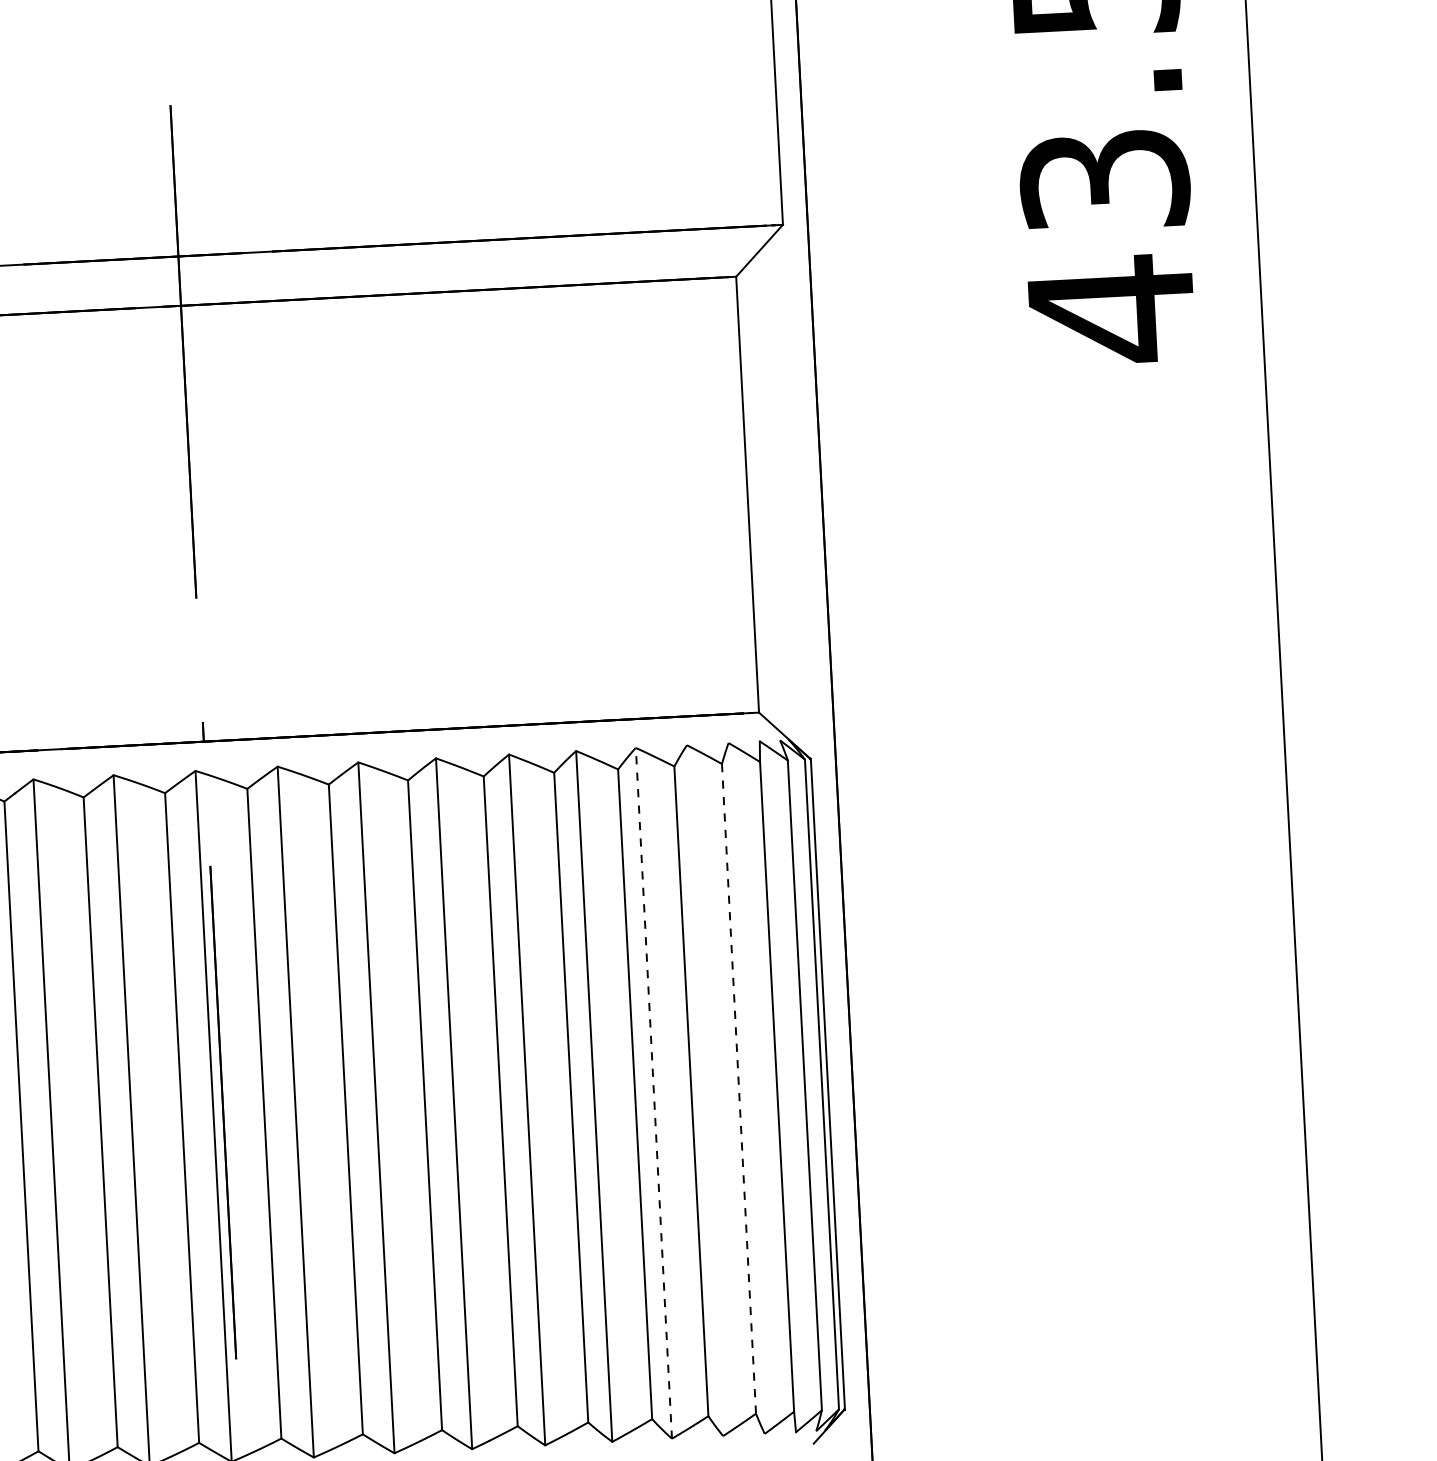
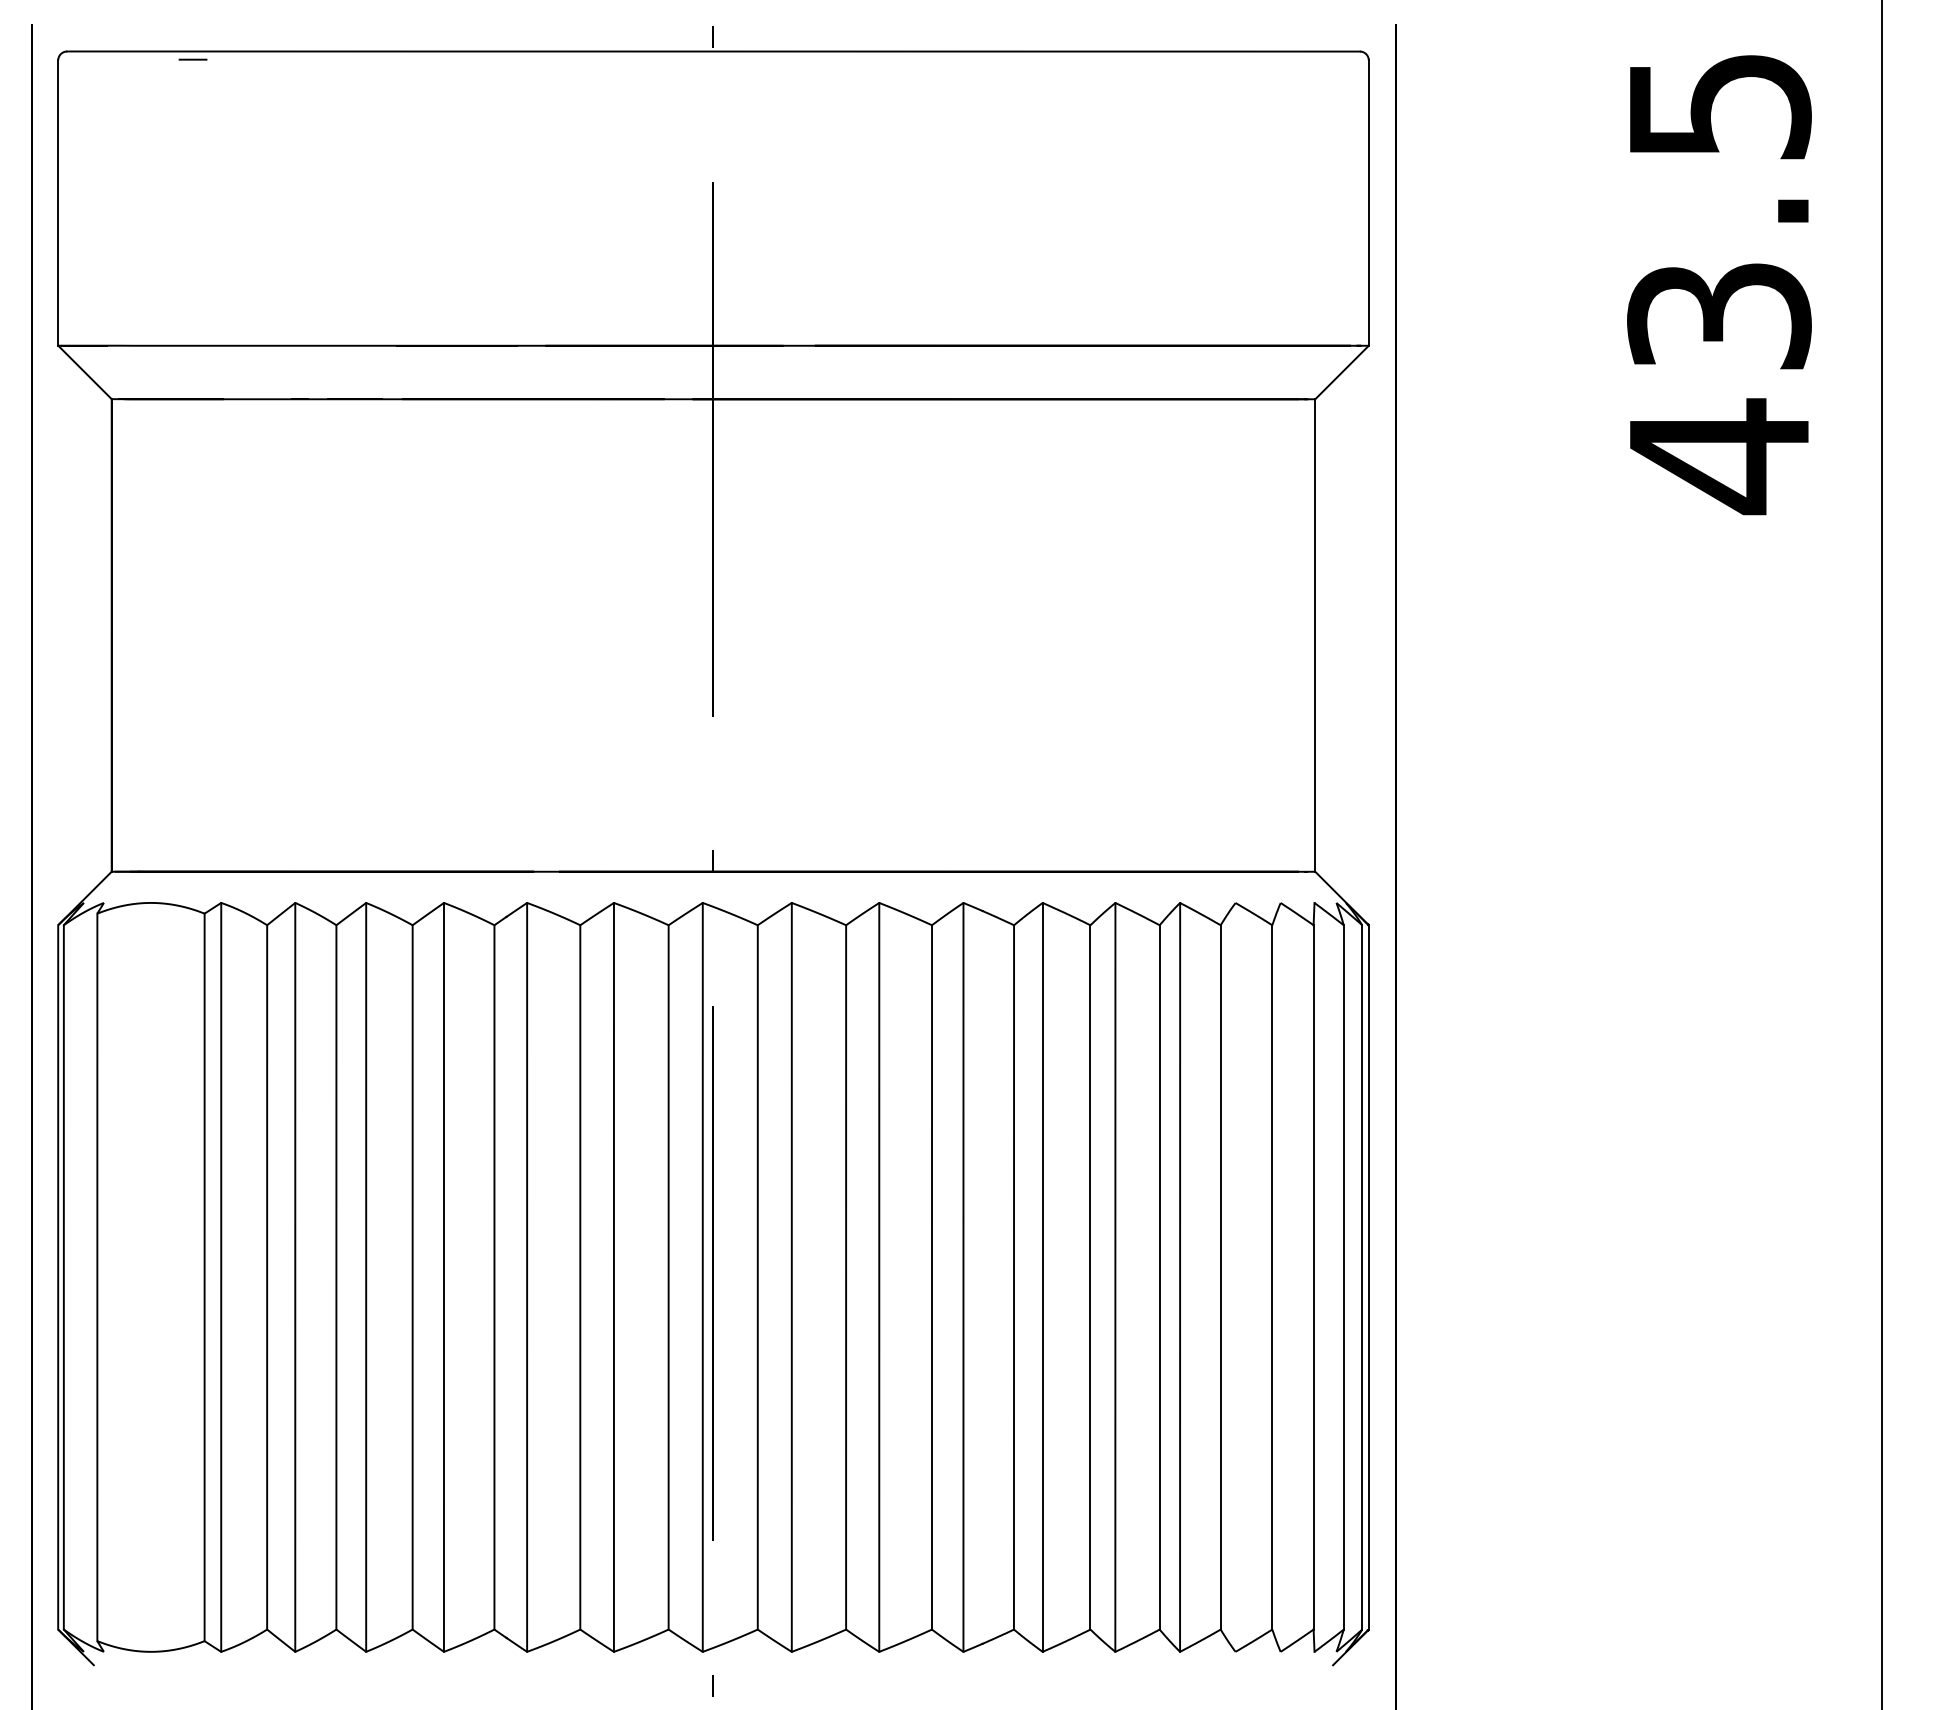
line: (739, 1088) -> (1272, 1276), dashed -> solid
line: (654, 1092) -> (1180, 1276), dashed -> solid

